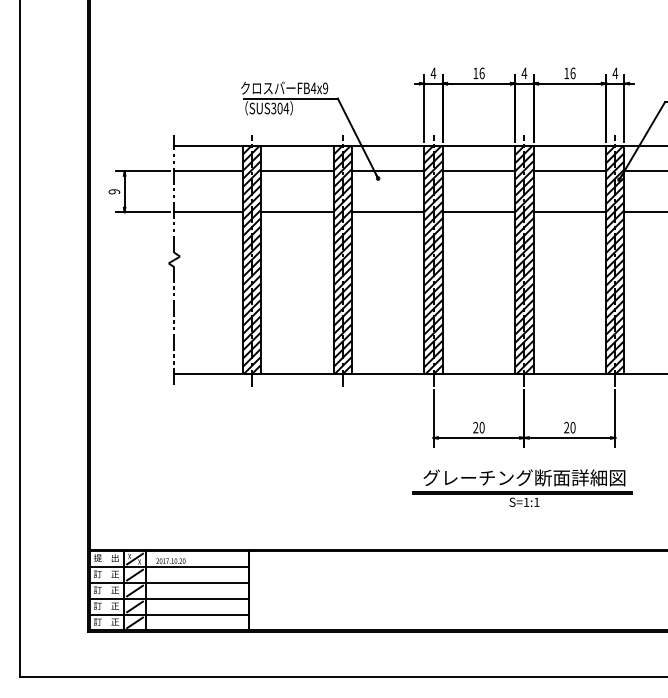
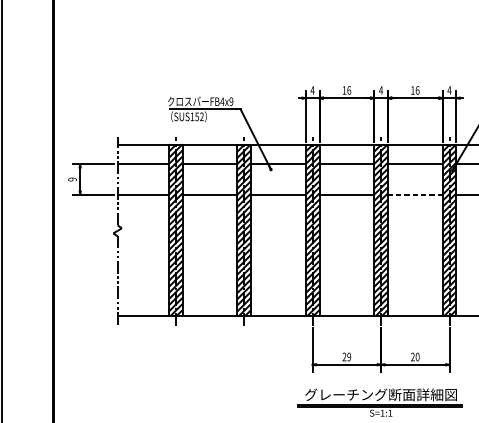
text: (280, 108) -> (197, 116), SUS304 -> SUS152
line: (570, 212) -> (415, 195), solid -> dashed
text: (481, 427) -> (348, 356), 20 -> 29

